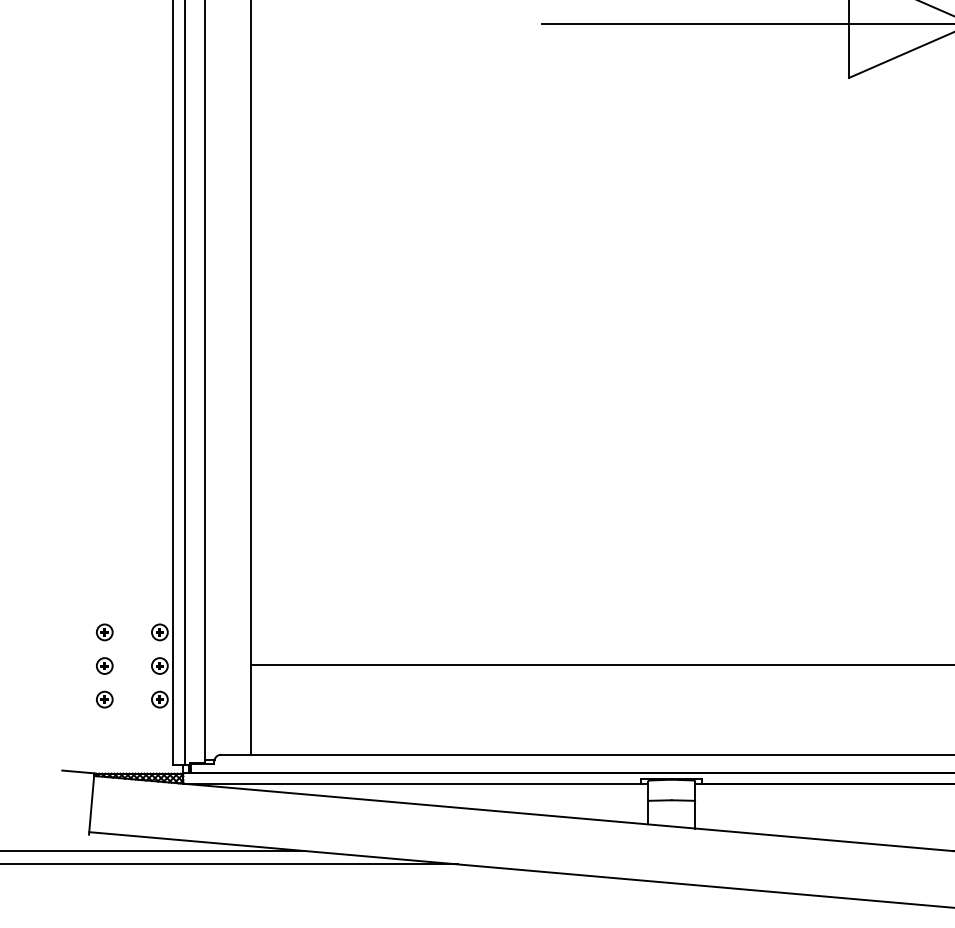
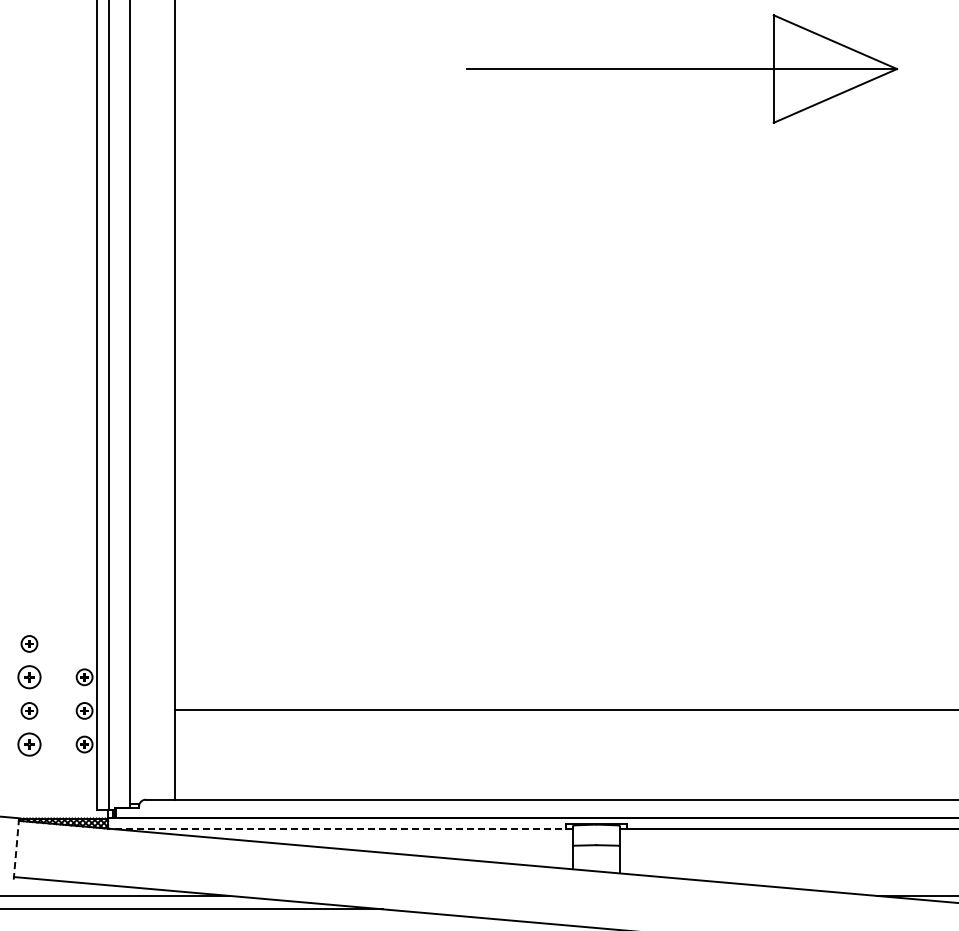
part: (104, 598) -> (29, 643), added
part: (104, 632) -> (29, 677), size x1.4
part: (104, 699) -> (29, 744), size x1.4
line: (415, 783) -> (340, 828), solid -> dashed
line: (91, 803) -> (16, 848), solid -> dashed

